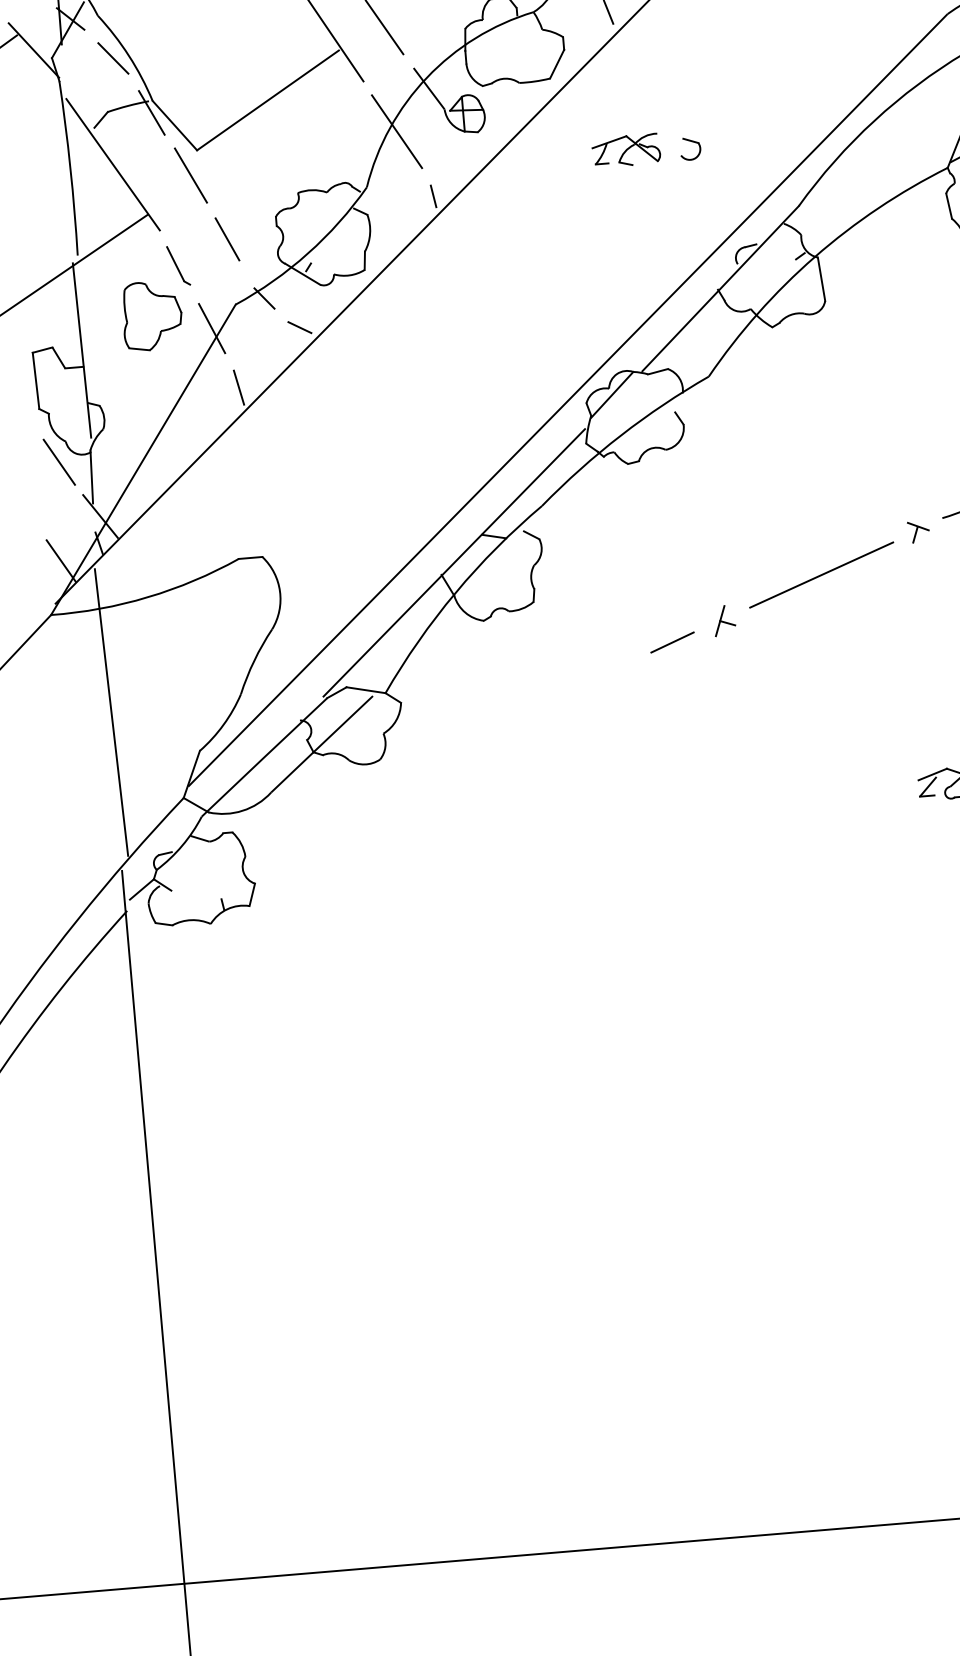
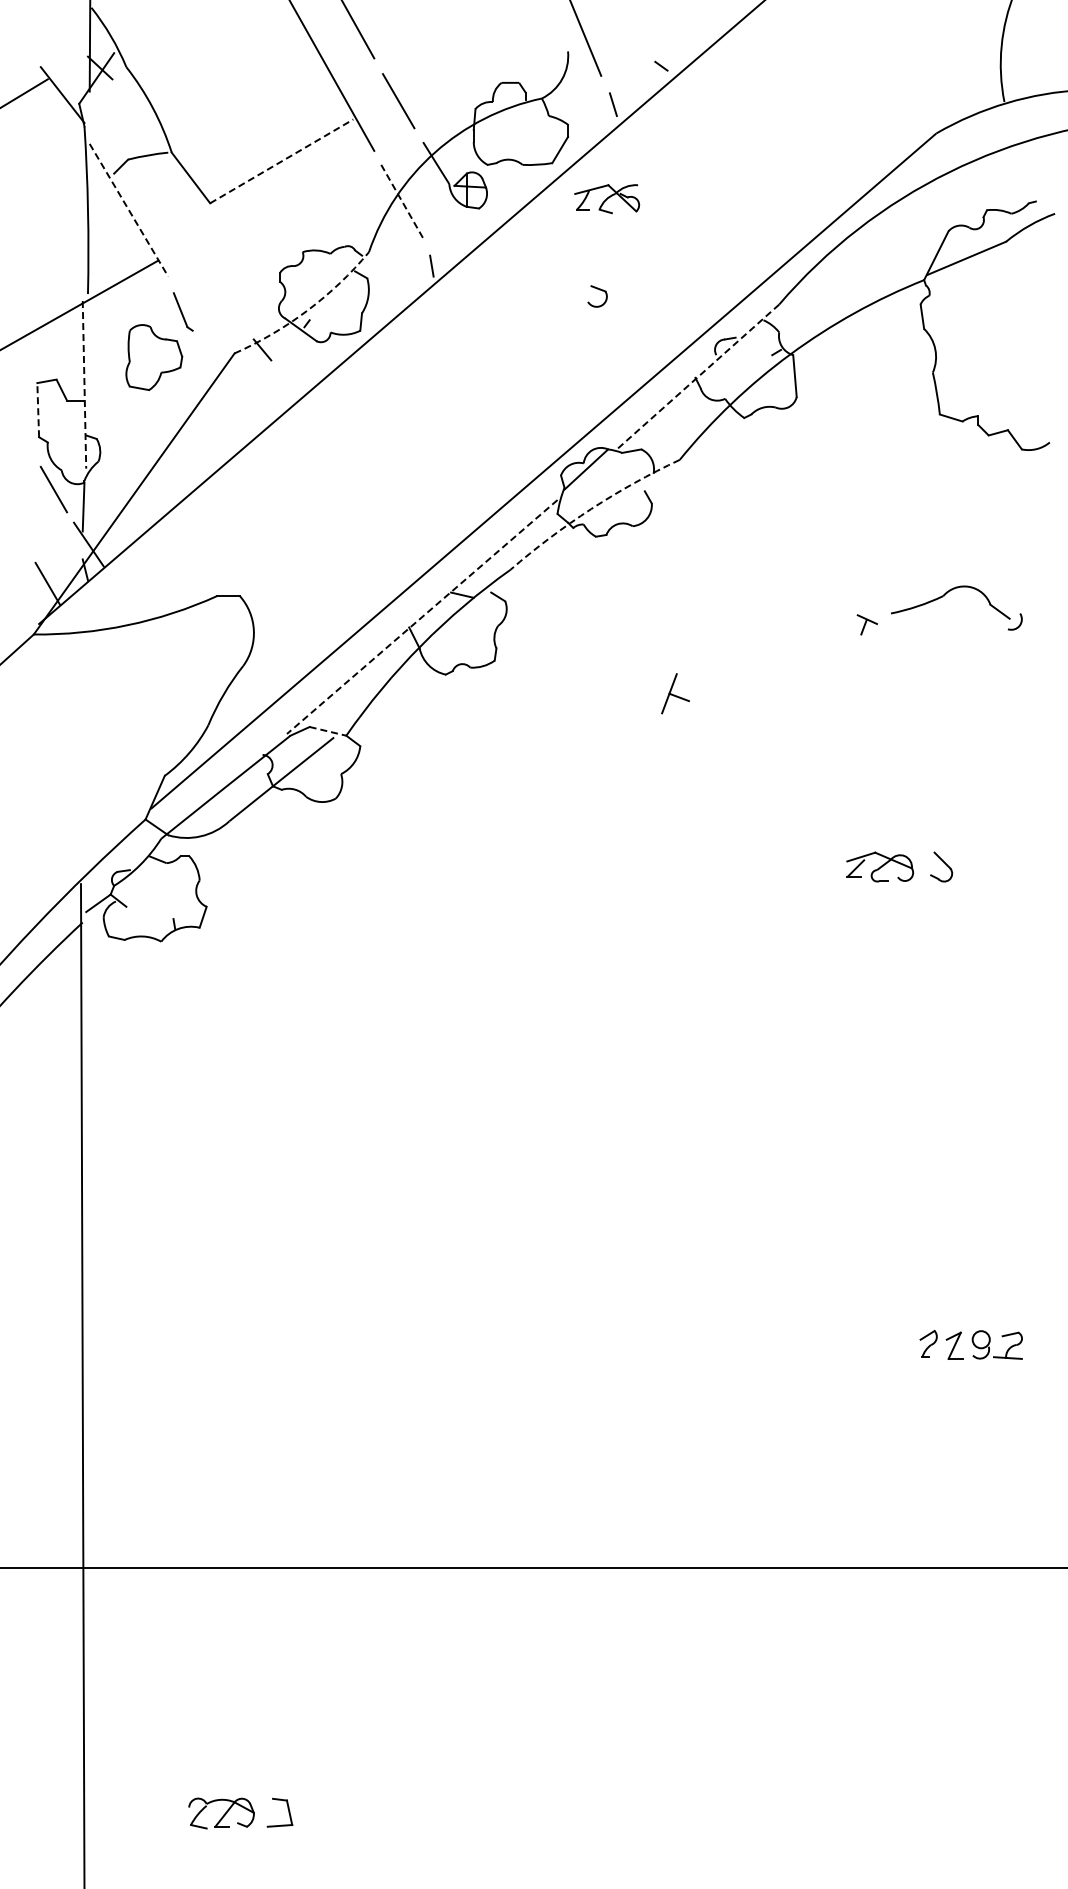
line: (113, 57) -> (137, 108), removed
line: (267, 100) -> (281, 161), solid -> dashed
line: (151, 112) -> (169, 163), removed
line: (397, 131) -> (402, 201), solid -> dashed
part: (692, 142) -> (599, 290), moved
part: (626, 151) -> (607, 199), moved
line: (113, 164) -> (129, 210), solid -> dashed
line: (191, 175) -> (202, 226), removed
line: (226, 239) -> (231, 290), removed
arc: (307, 253) -> (307, 310), solid -> dashed
line: (721, 288) -> (698, 376), solid -> dashed
line: (211, 327) -> (209, 373), removed
line: (299, 327) -> (293, 380), removed
line: (82, 350) -> (84, 384), solid -> dashed
line: (36, 380) -> (38, 409), solid -> dashed
line: (238, 387) -> (230, 432), removed
arc: (621, 436) -> (591, 509), solid -> dashed
line: (454, 563) -> (422, 617), solid -> dashed
line: (821, 574) -> (771, 657), removed
part: (723, 620) -> (674, 693), size x1.4
line: (672, 642) -> (623, 710), removed
line: (366, 690) -> (328, 731), solid -> dashed
line: (111, 712) -> (83, 732), removed

